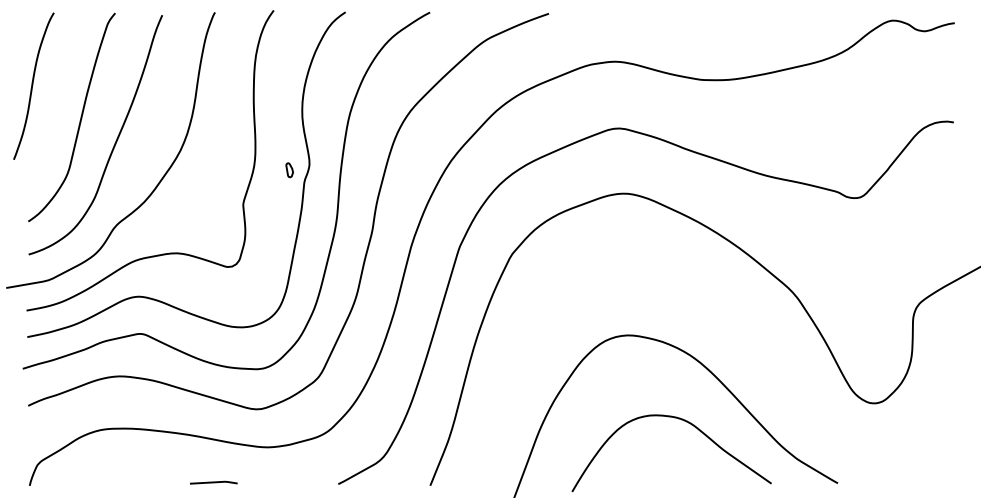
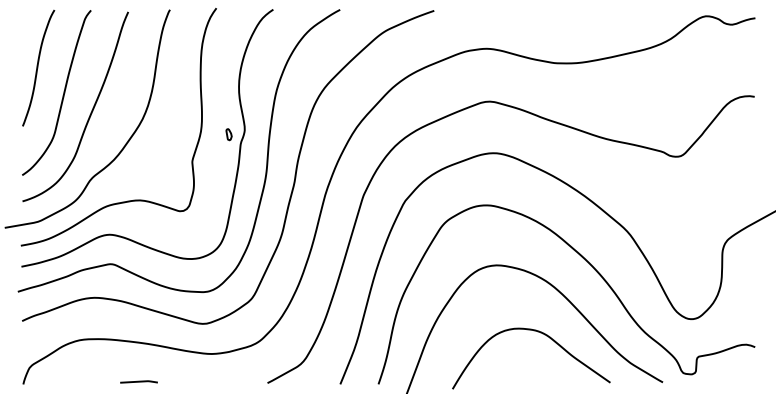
curve: (33, 85) -> (38, 67), moved
curve: (752, 343) -> (595, 271), added
line: (213, 482) -> (138, 381), moved

